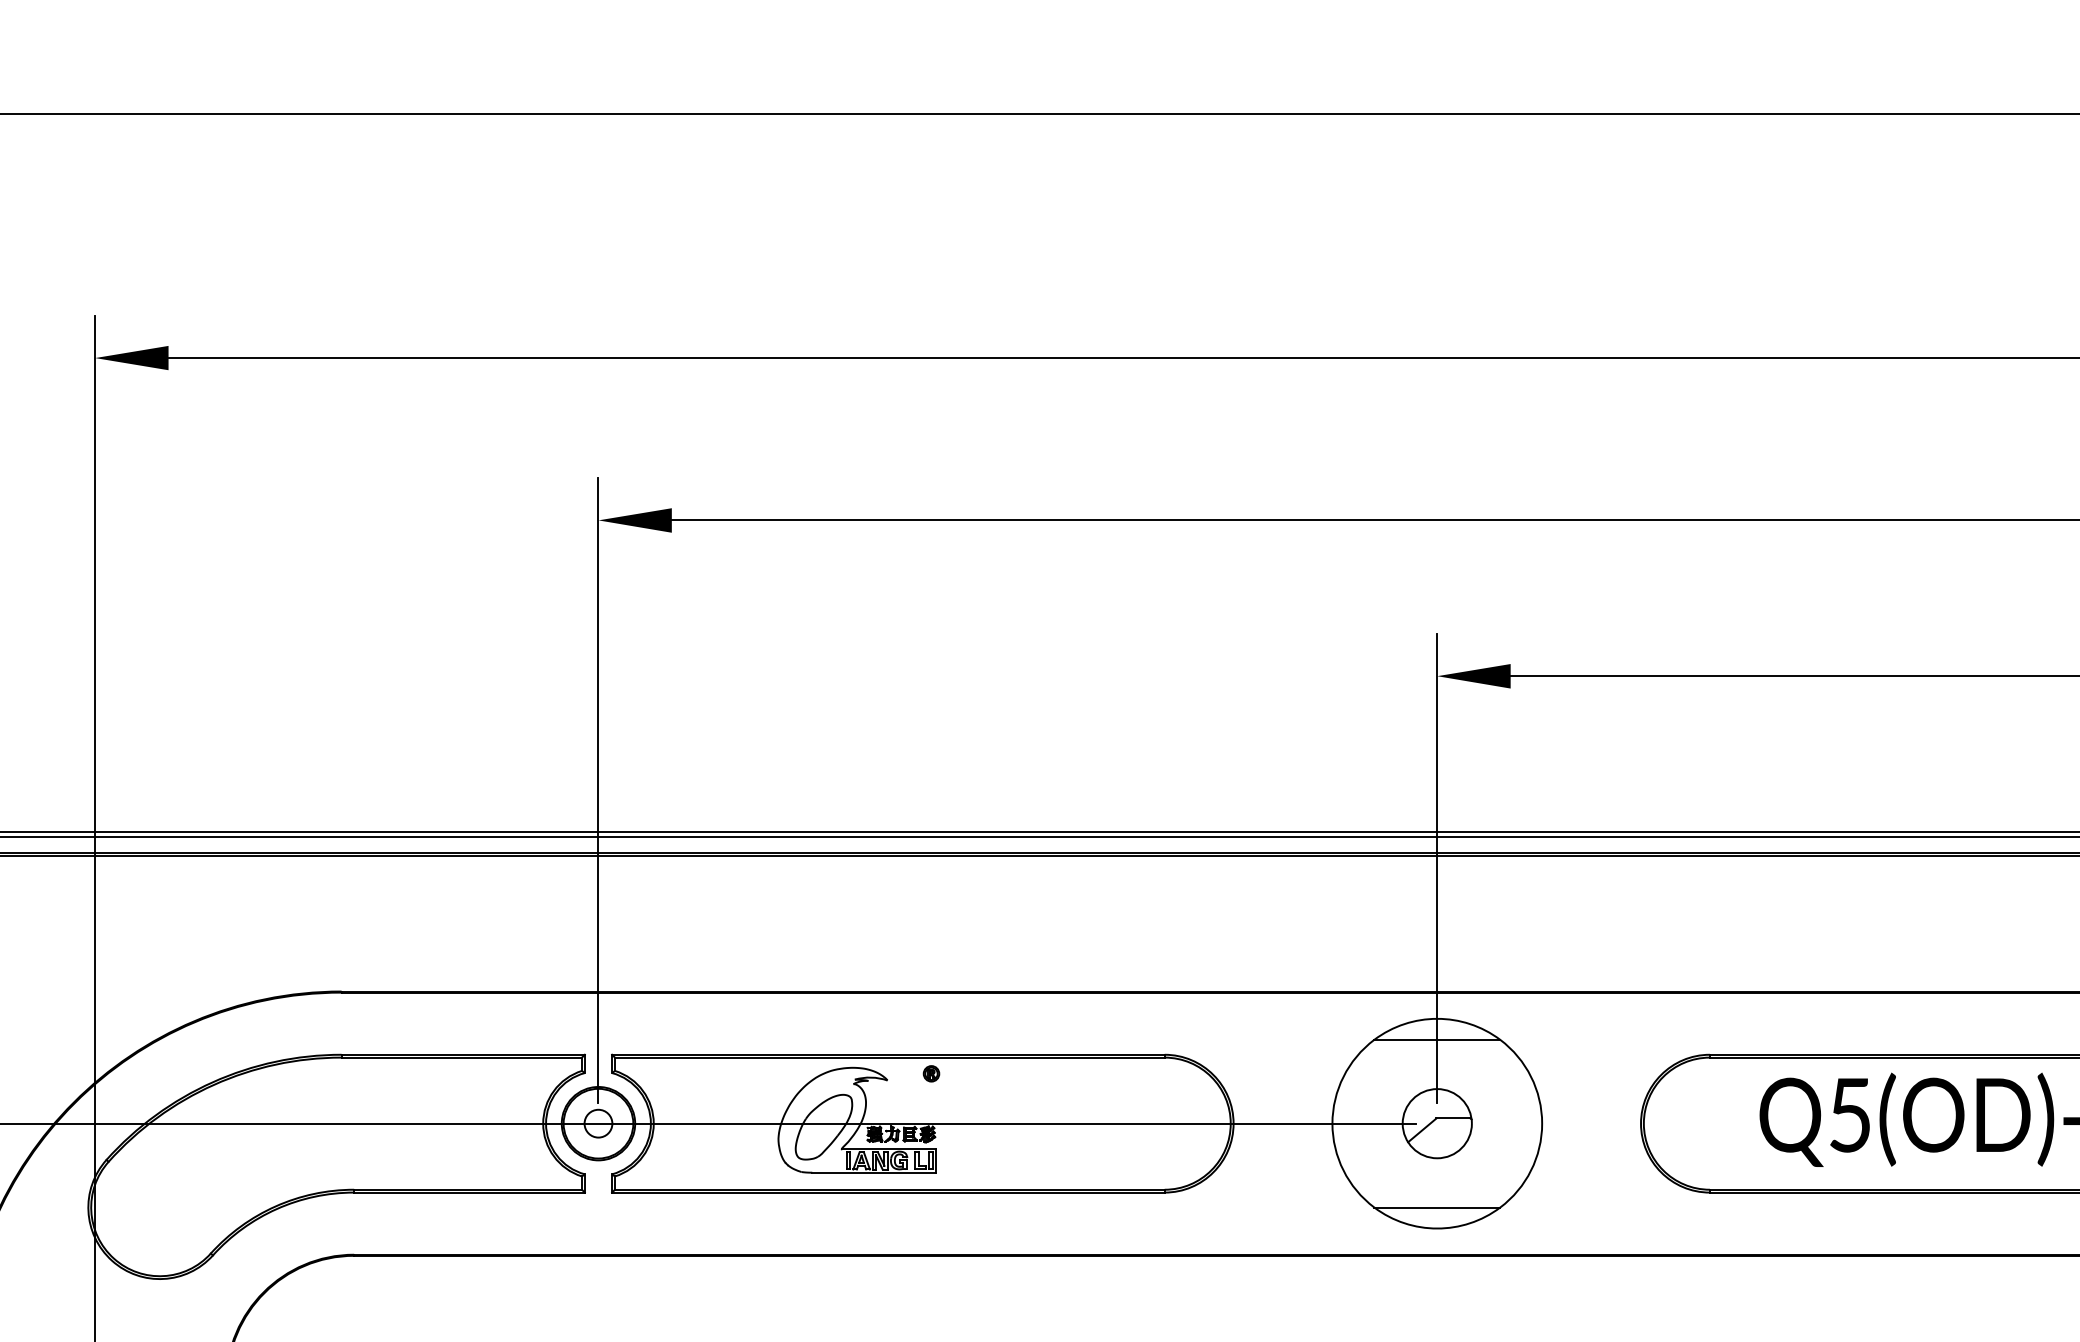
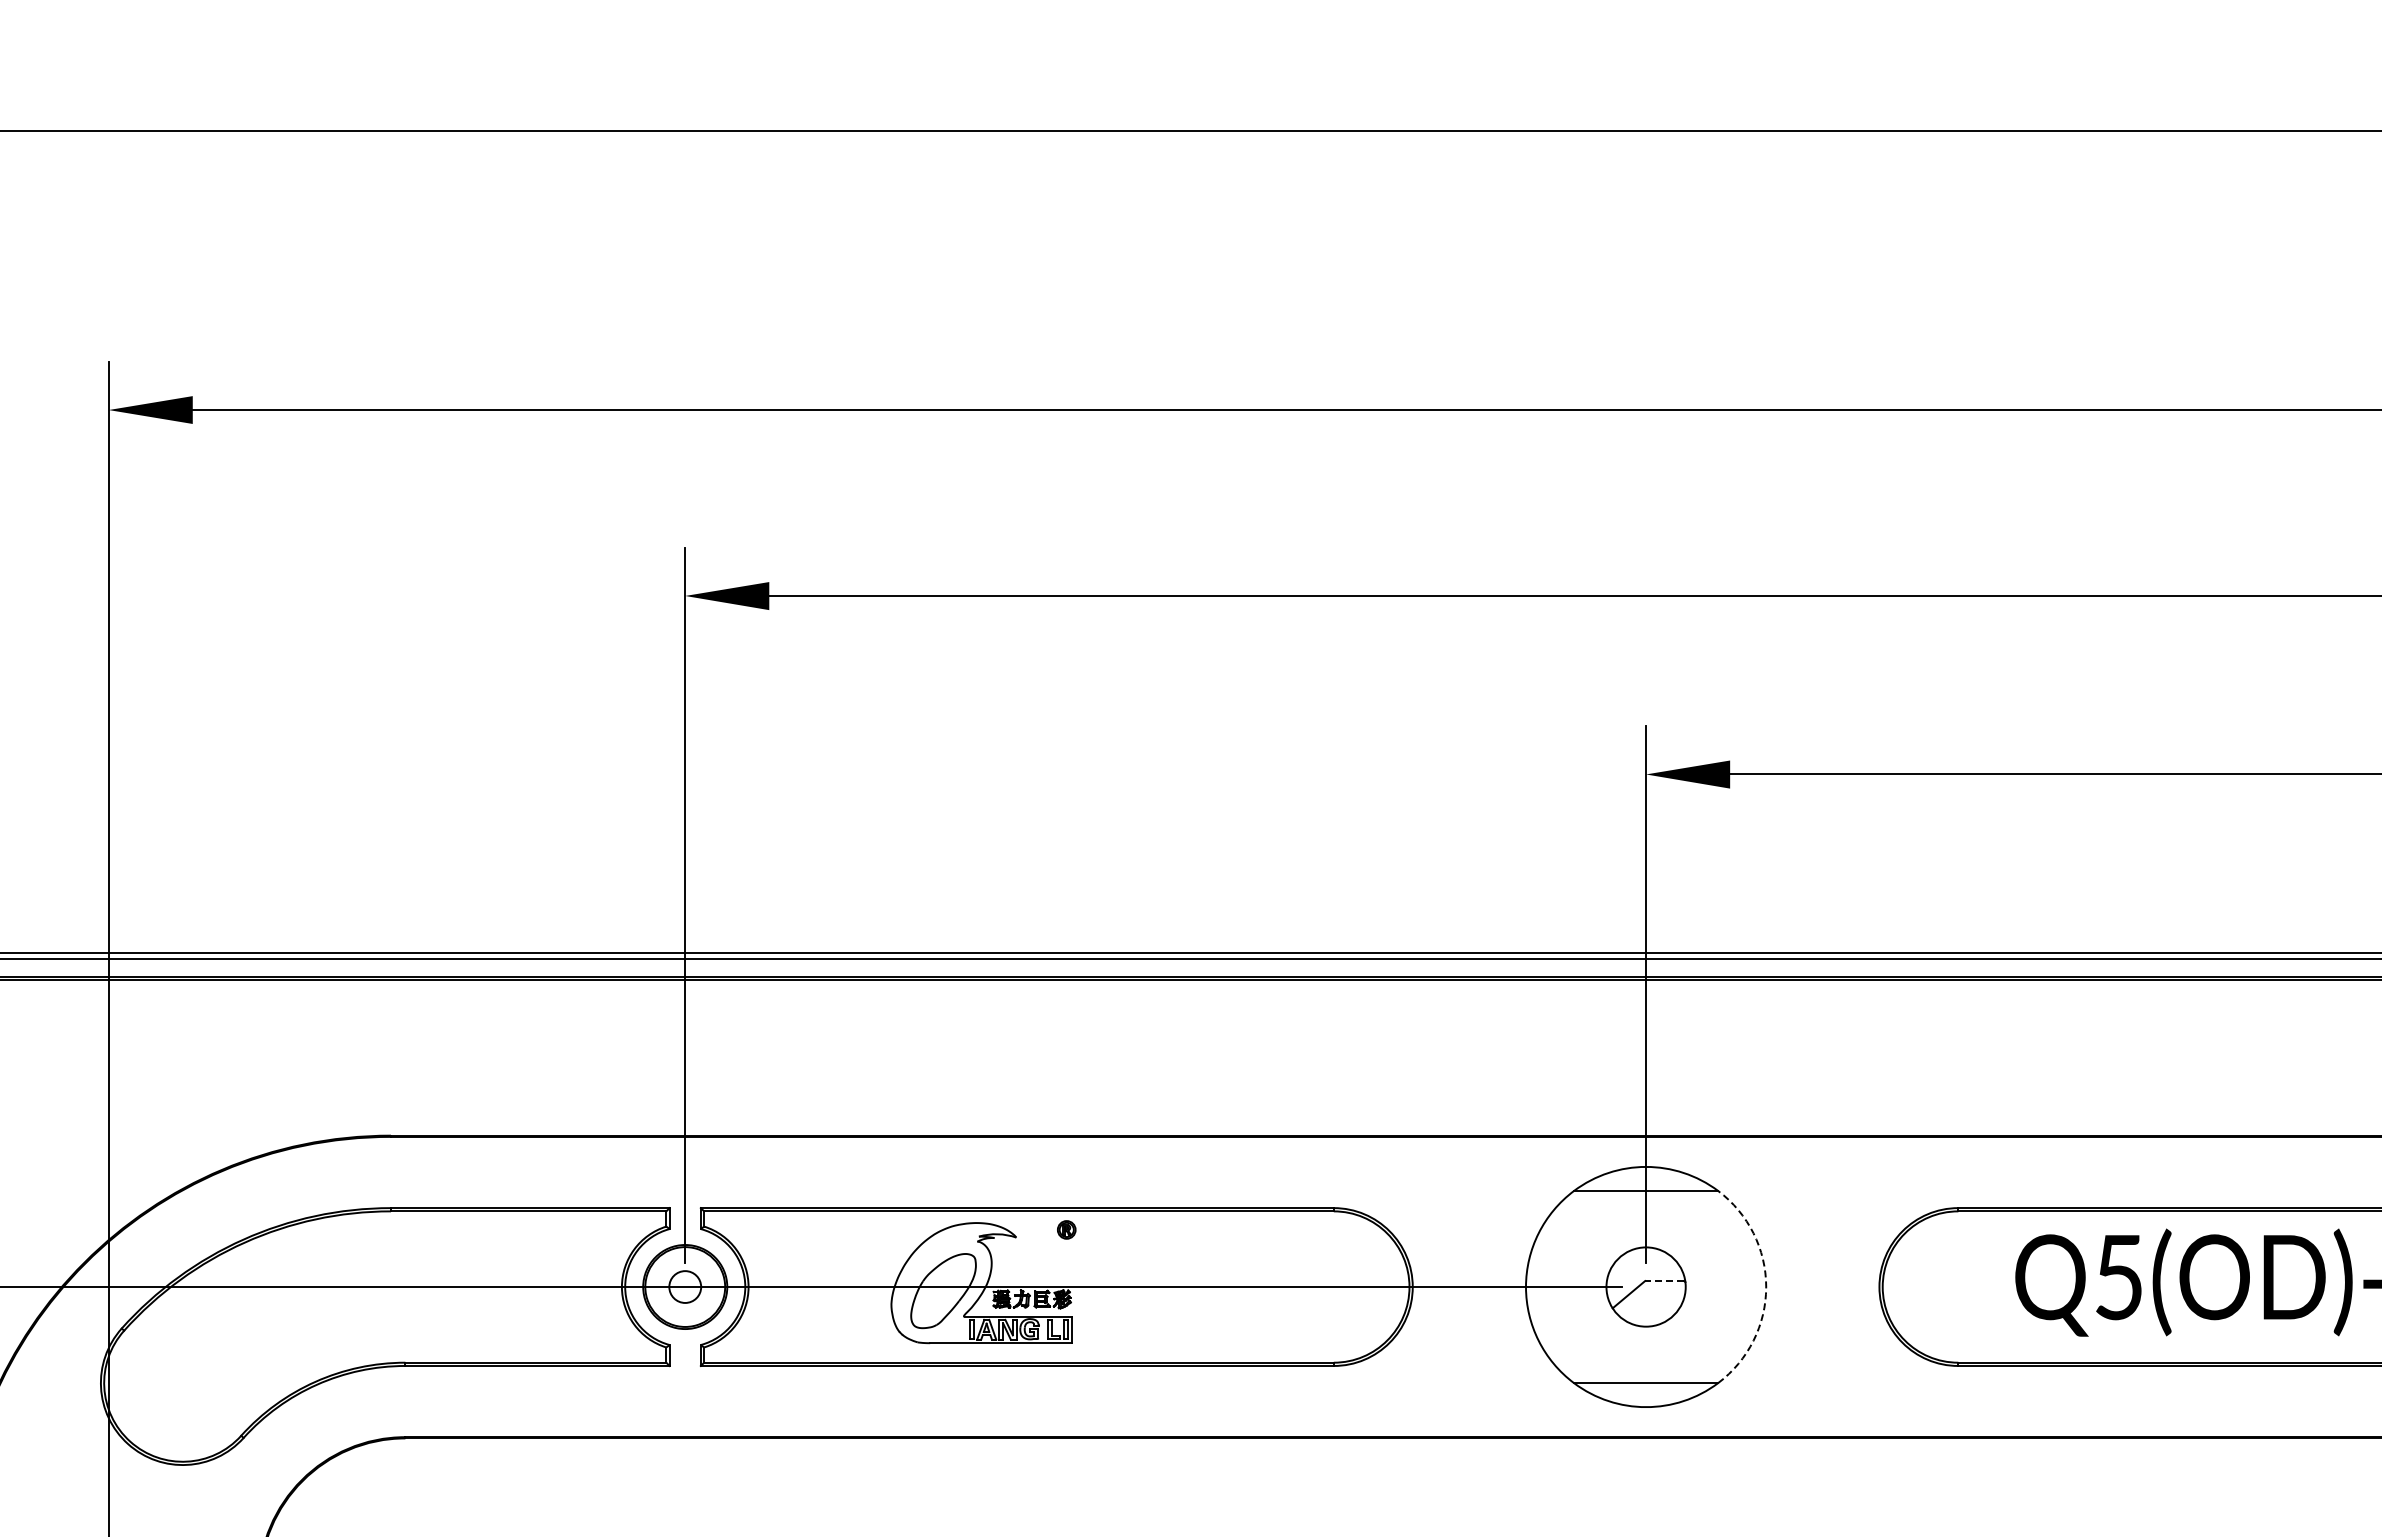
line: (1453, 1118) -> (1664, 1281), solid -> dashed
arc: (1542, 1124) -> (1766, 1287), solid -> dashed

